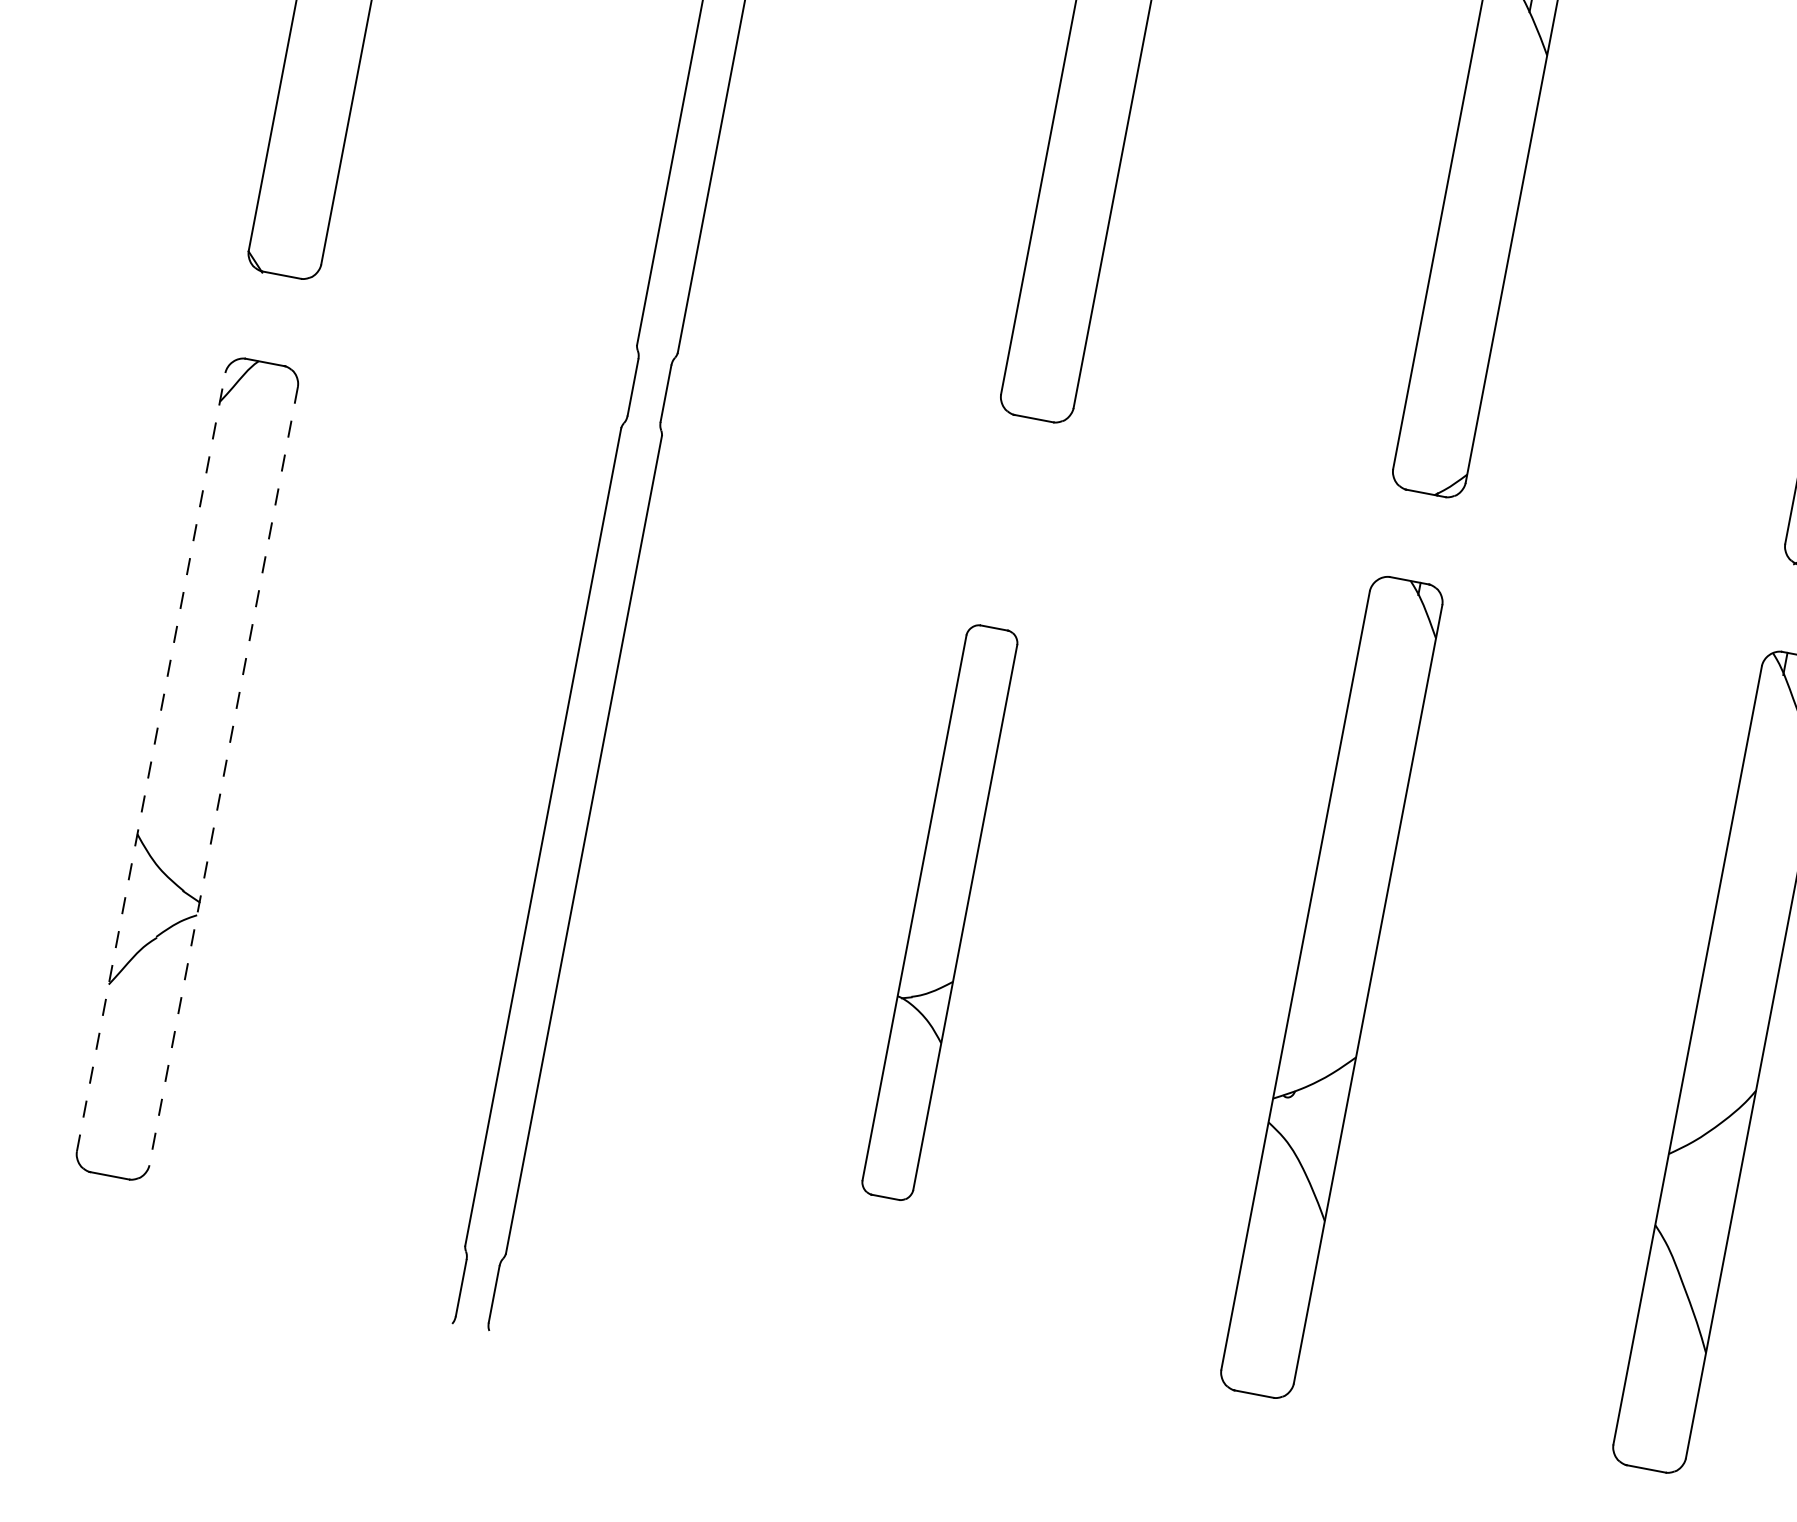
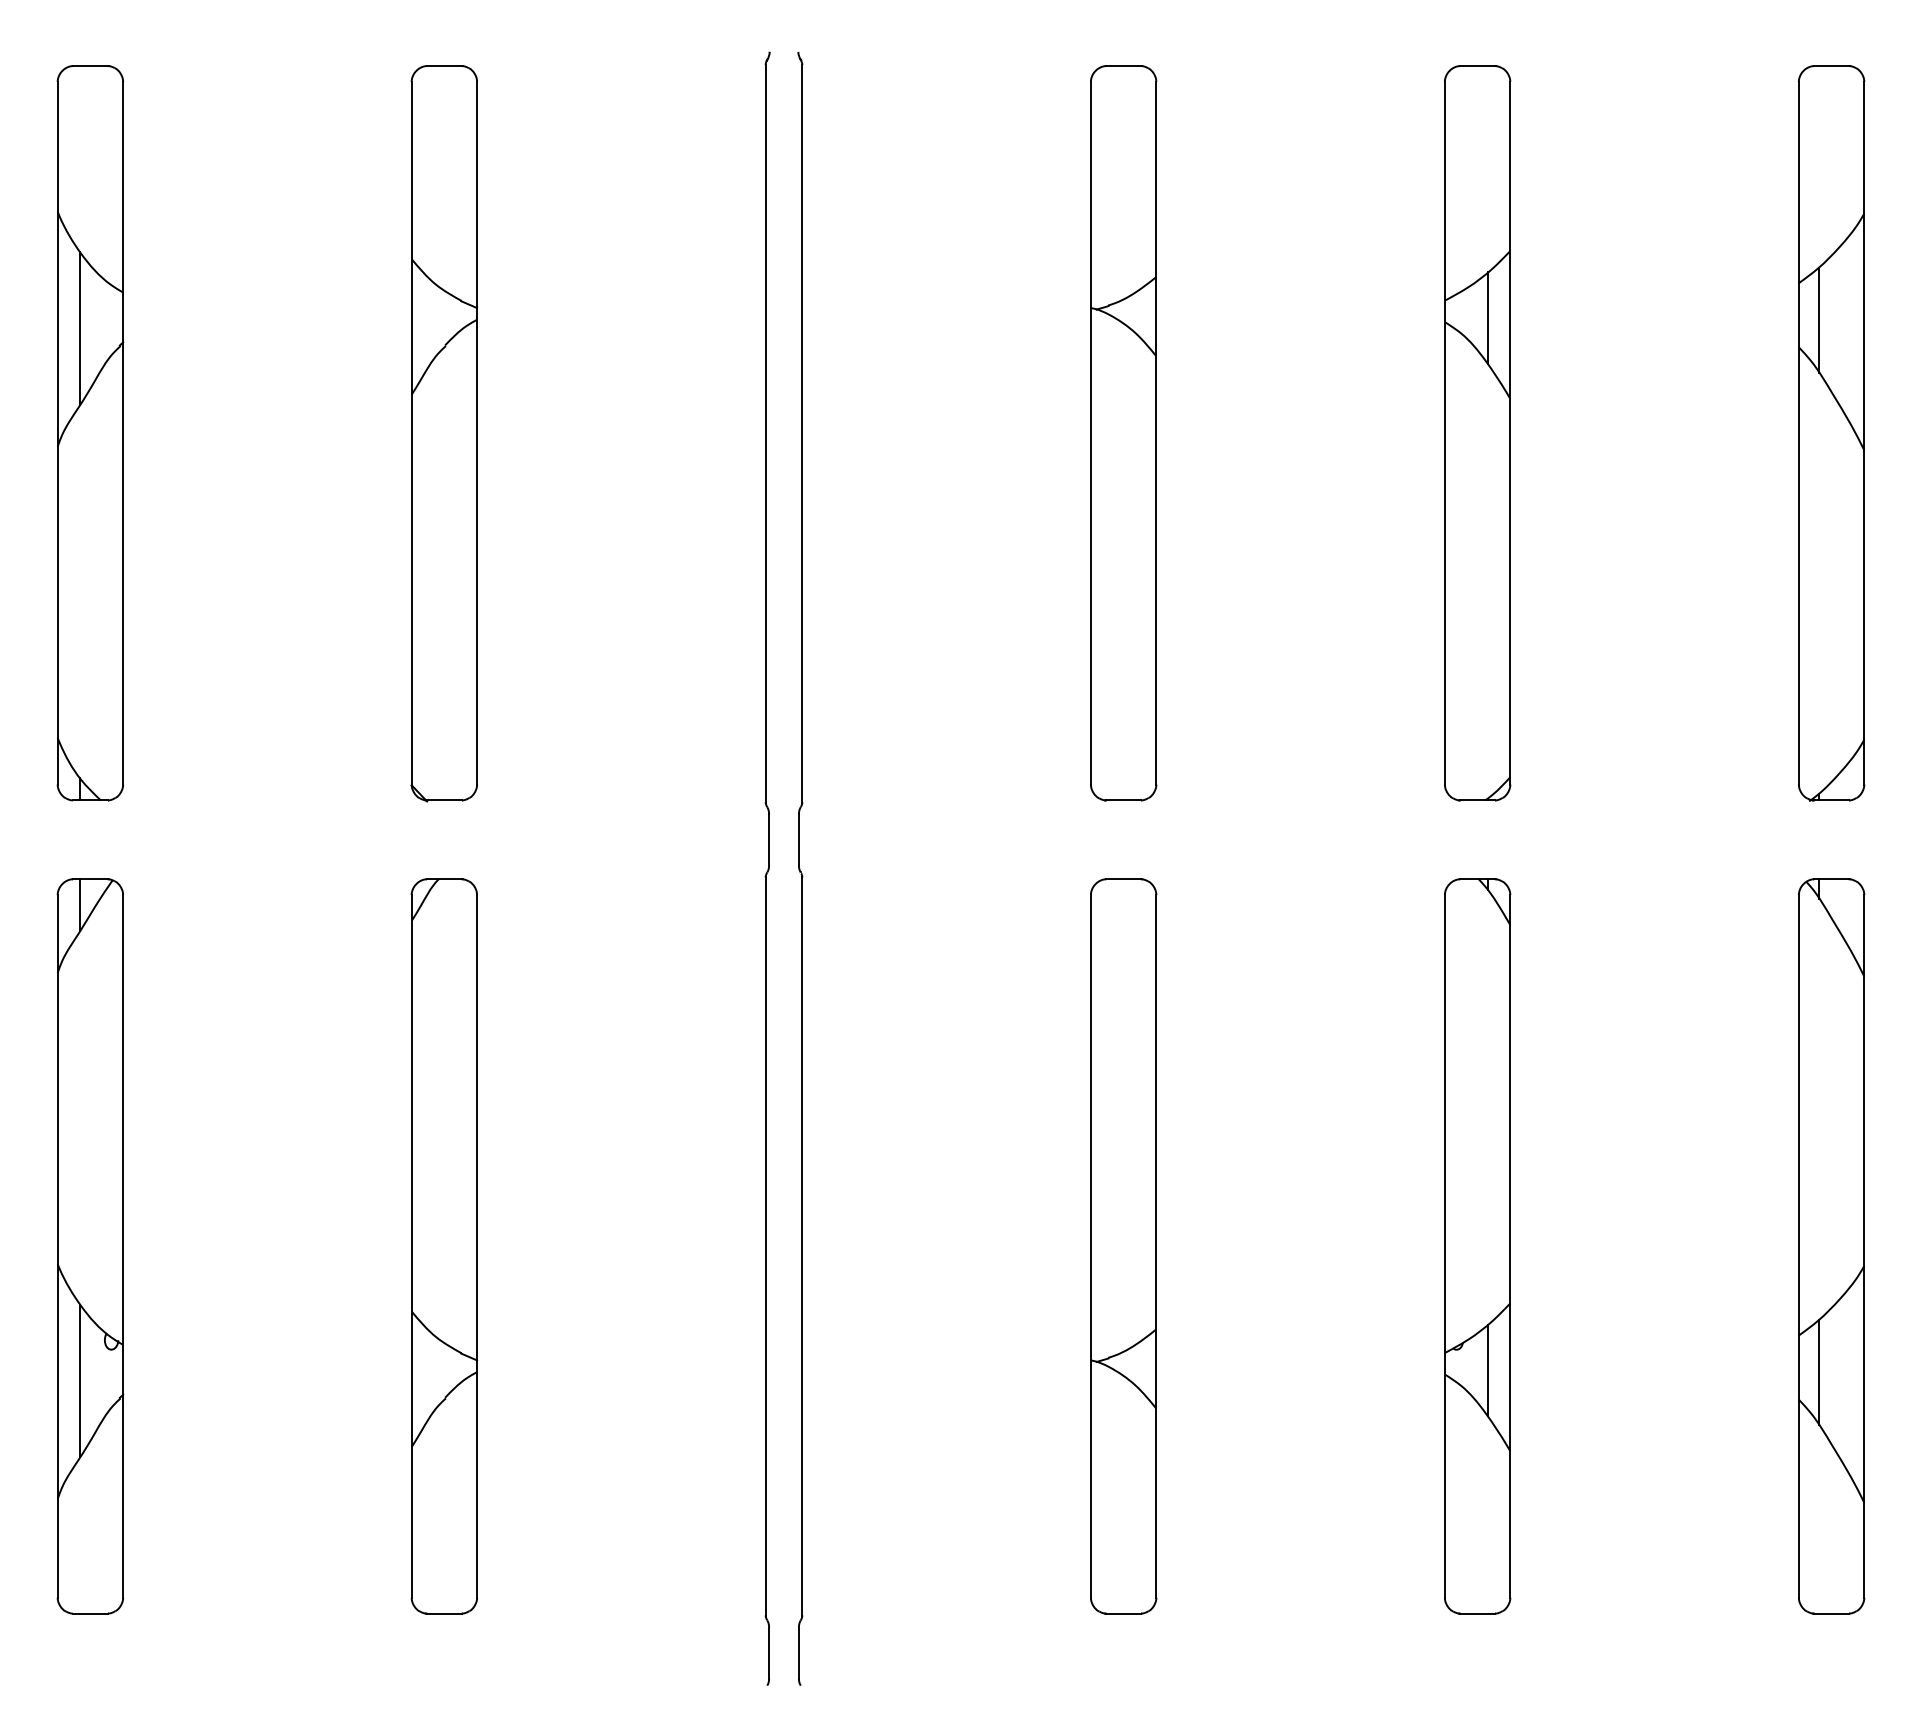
line: (151, 761) -> (411, 1245), dashed -> solid
line: (224, 776) -> (477, 1246), dashed -> solid
part: (939, 912) -> (1123, 1246), size x1.43
line: (1316, 1126) -> (1487, 1370), added
line: (1682, 1199) -> (1818, 1372), added

